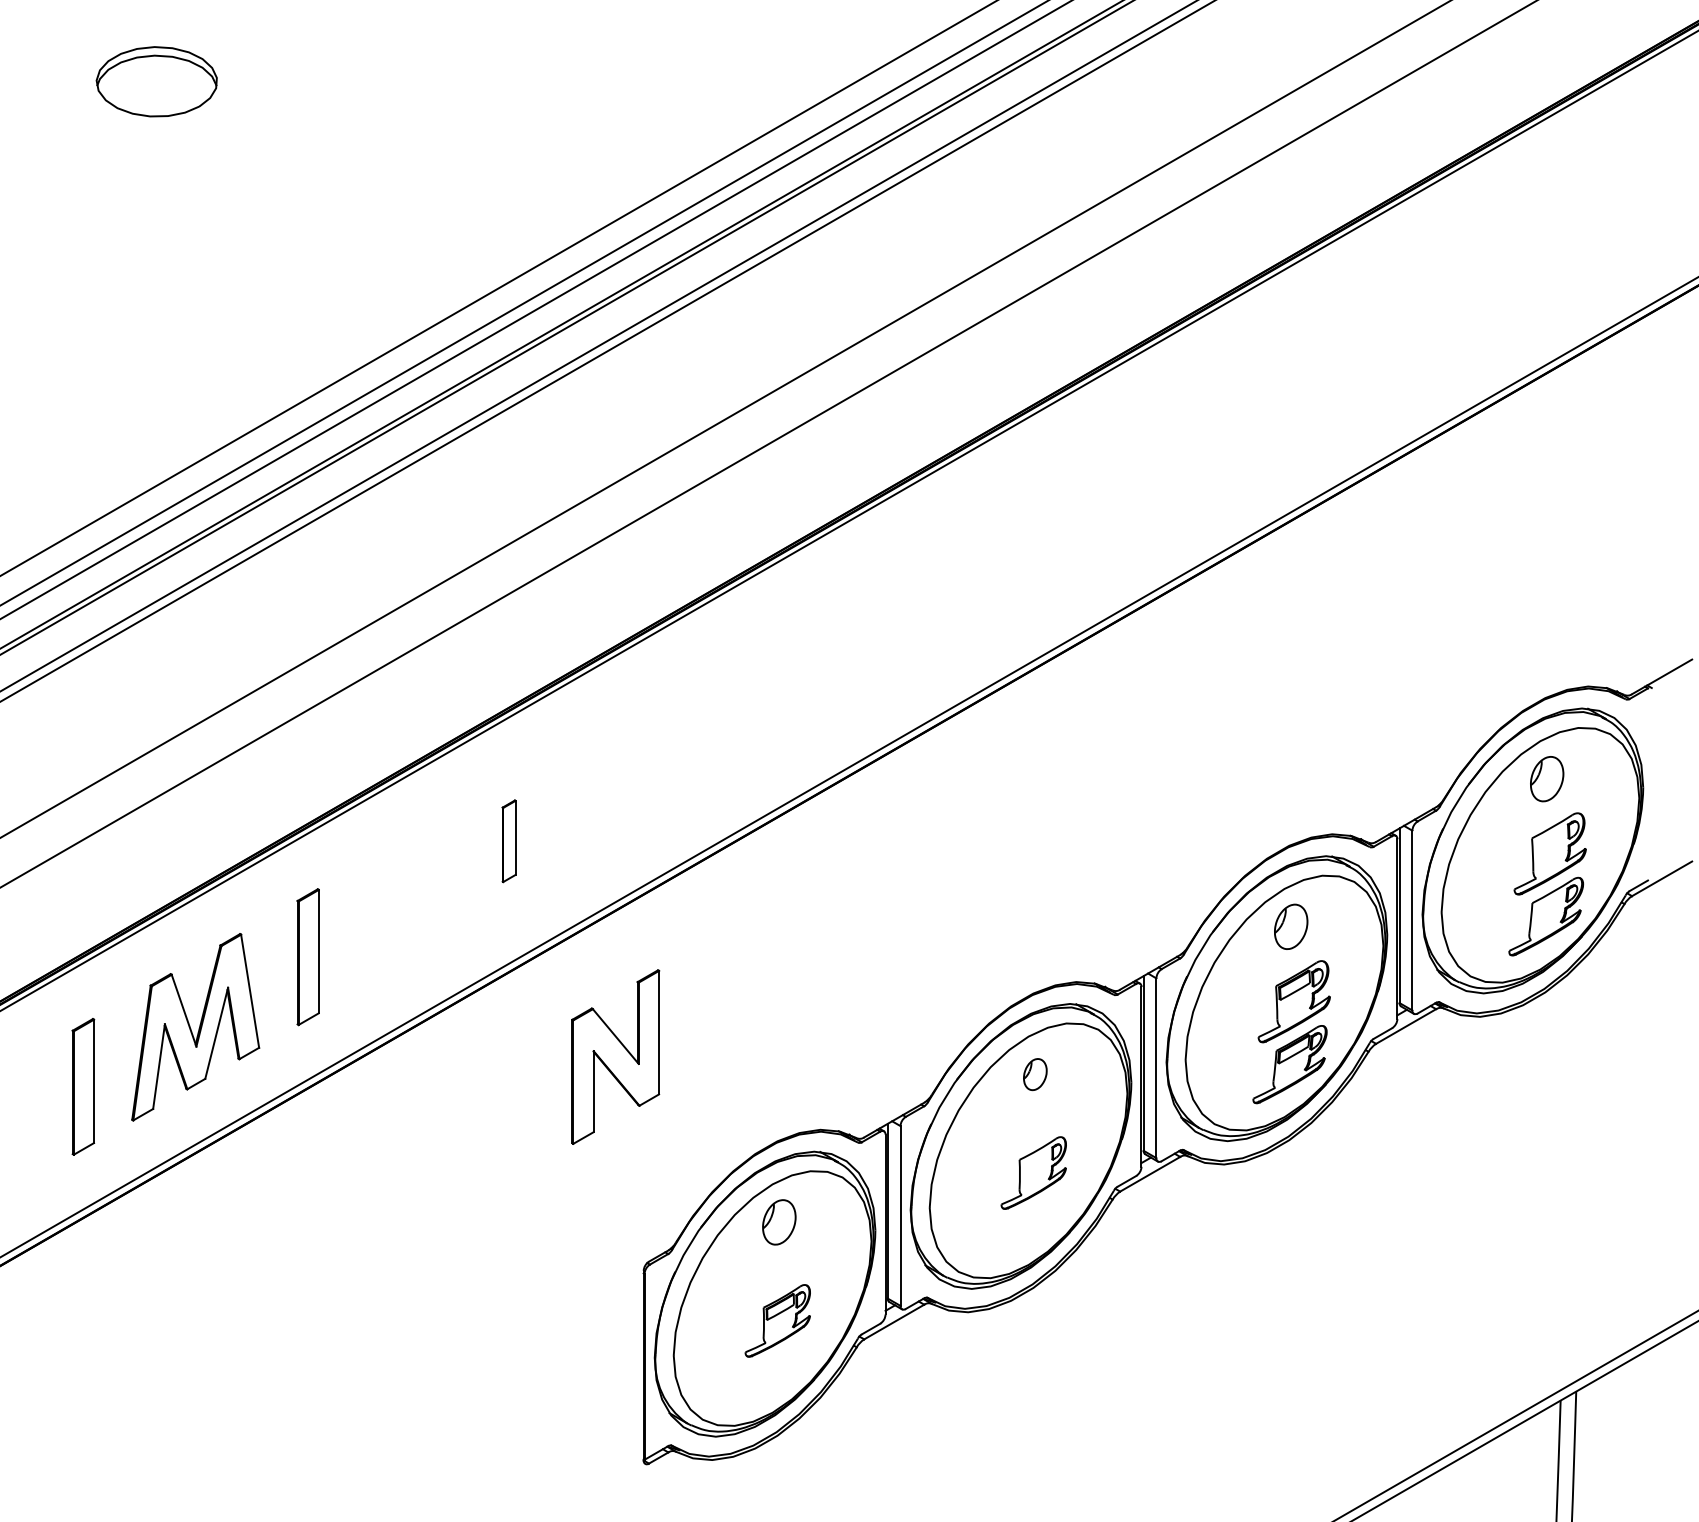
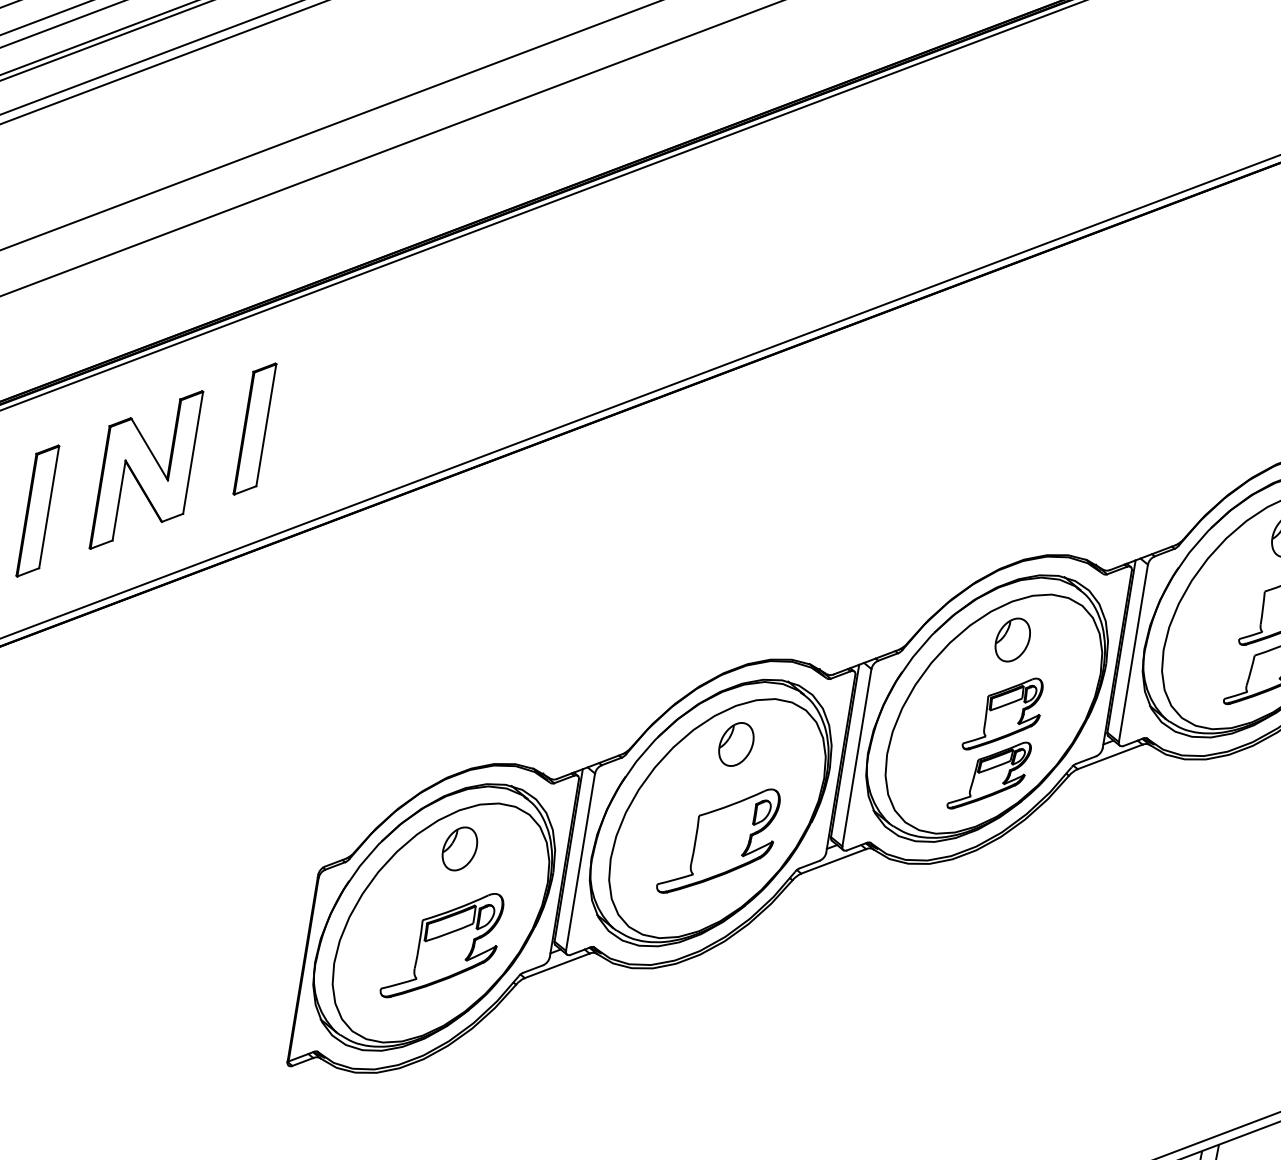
part: (508, 841) -> (254, 429), size x1.67
part: (615, 1056) -> (146, 469), moved
part: (1035, 1074) -> (736, 744), size x1.43
part: (1033, 1172) -> (718, 840), size x1.67
part: (777, 1320) -> (442, 945), size x1.67

